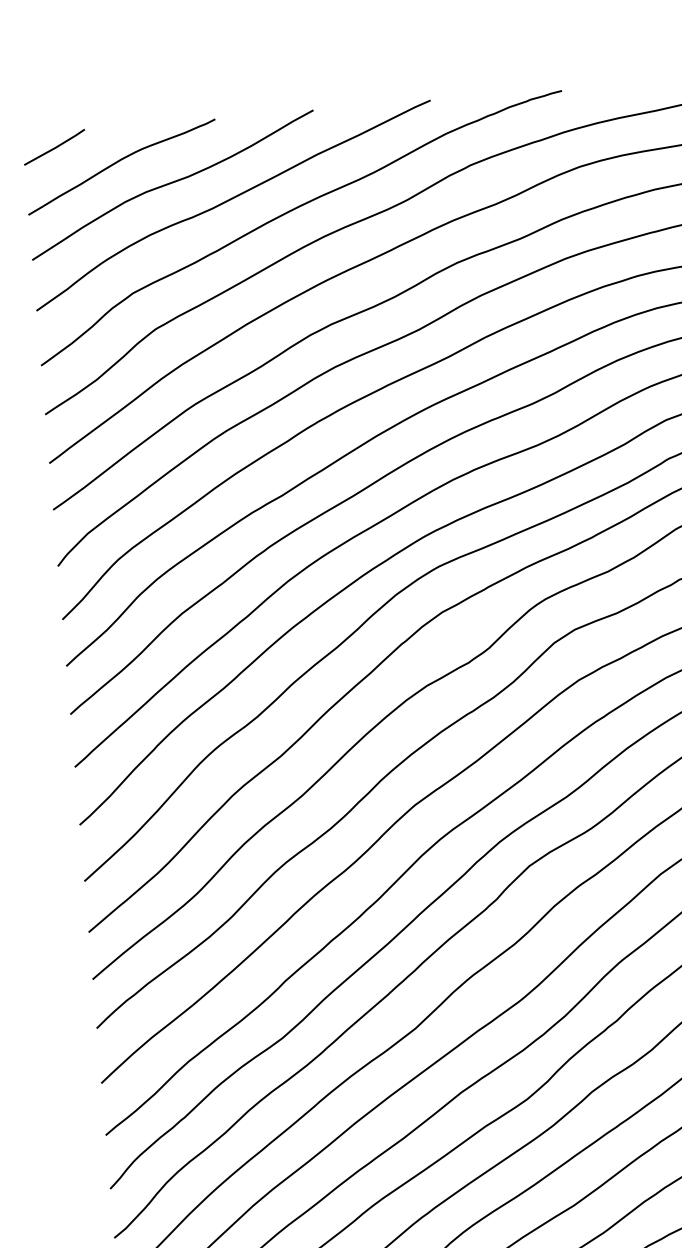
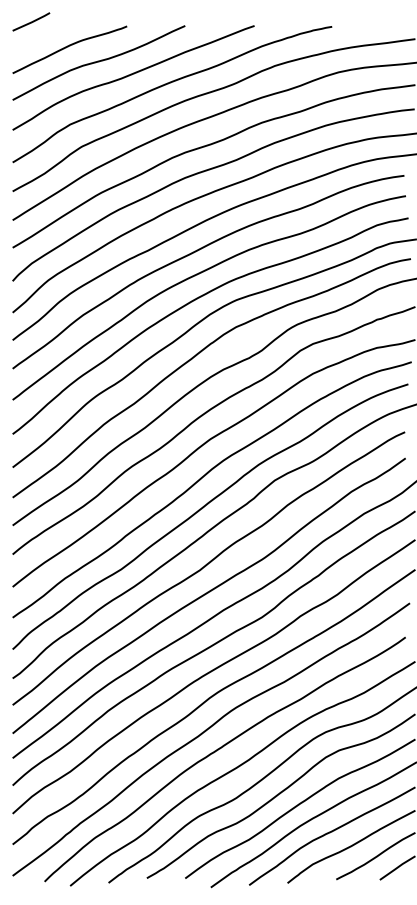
line: (54, 146) -> (31, 21), moved

